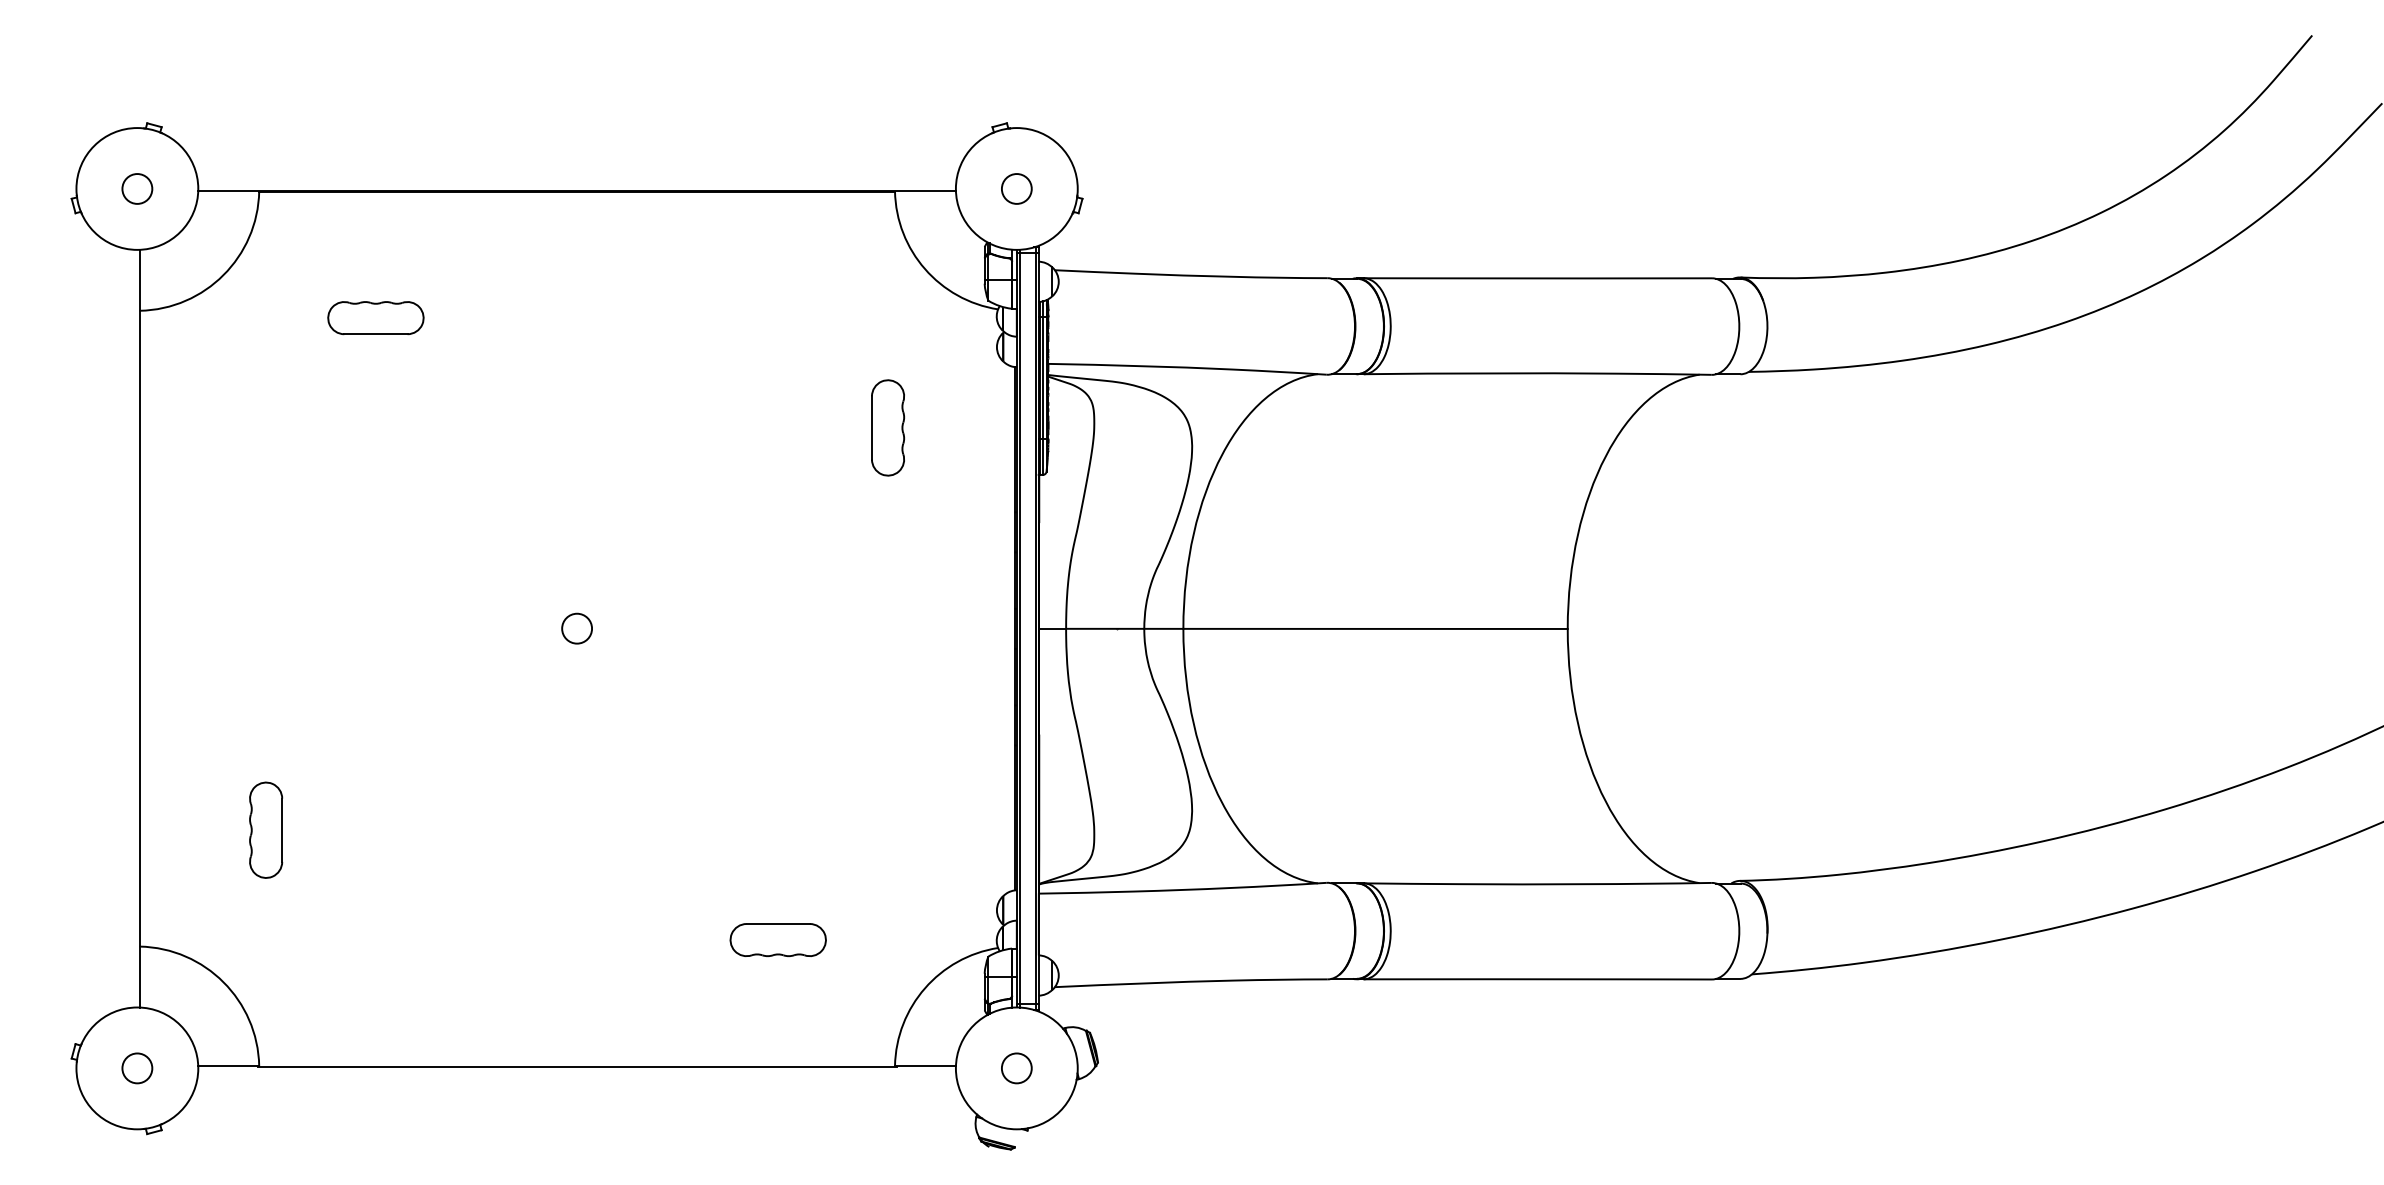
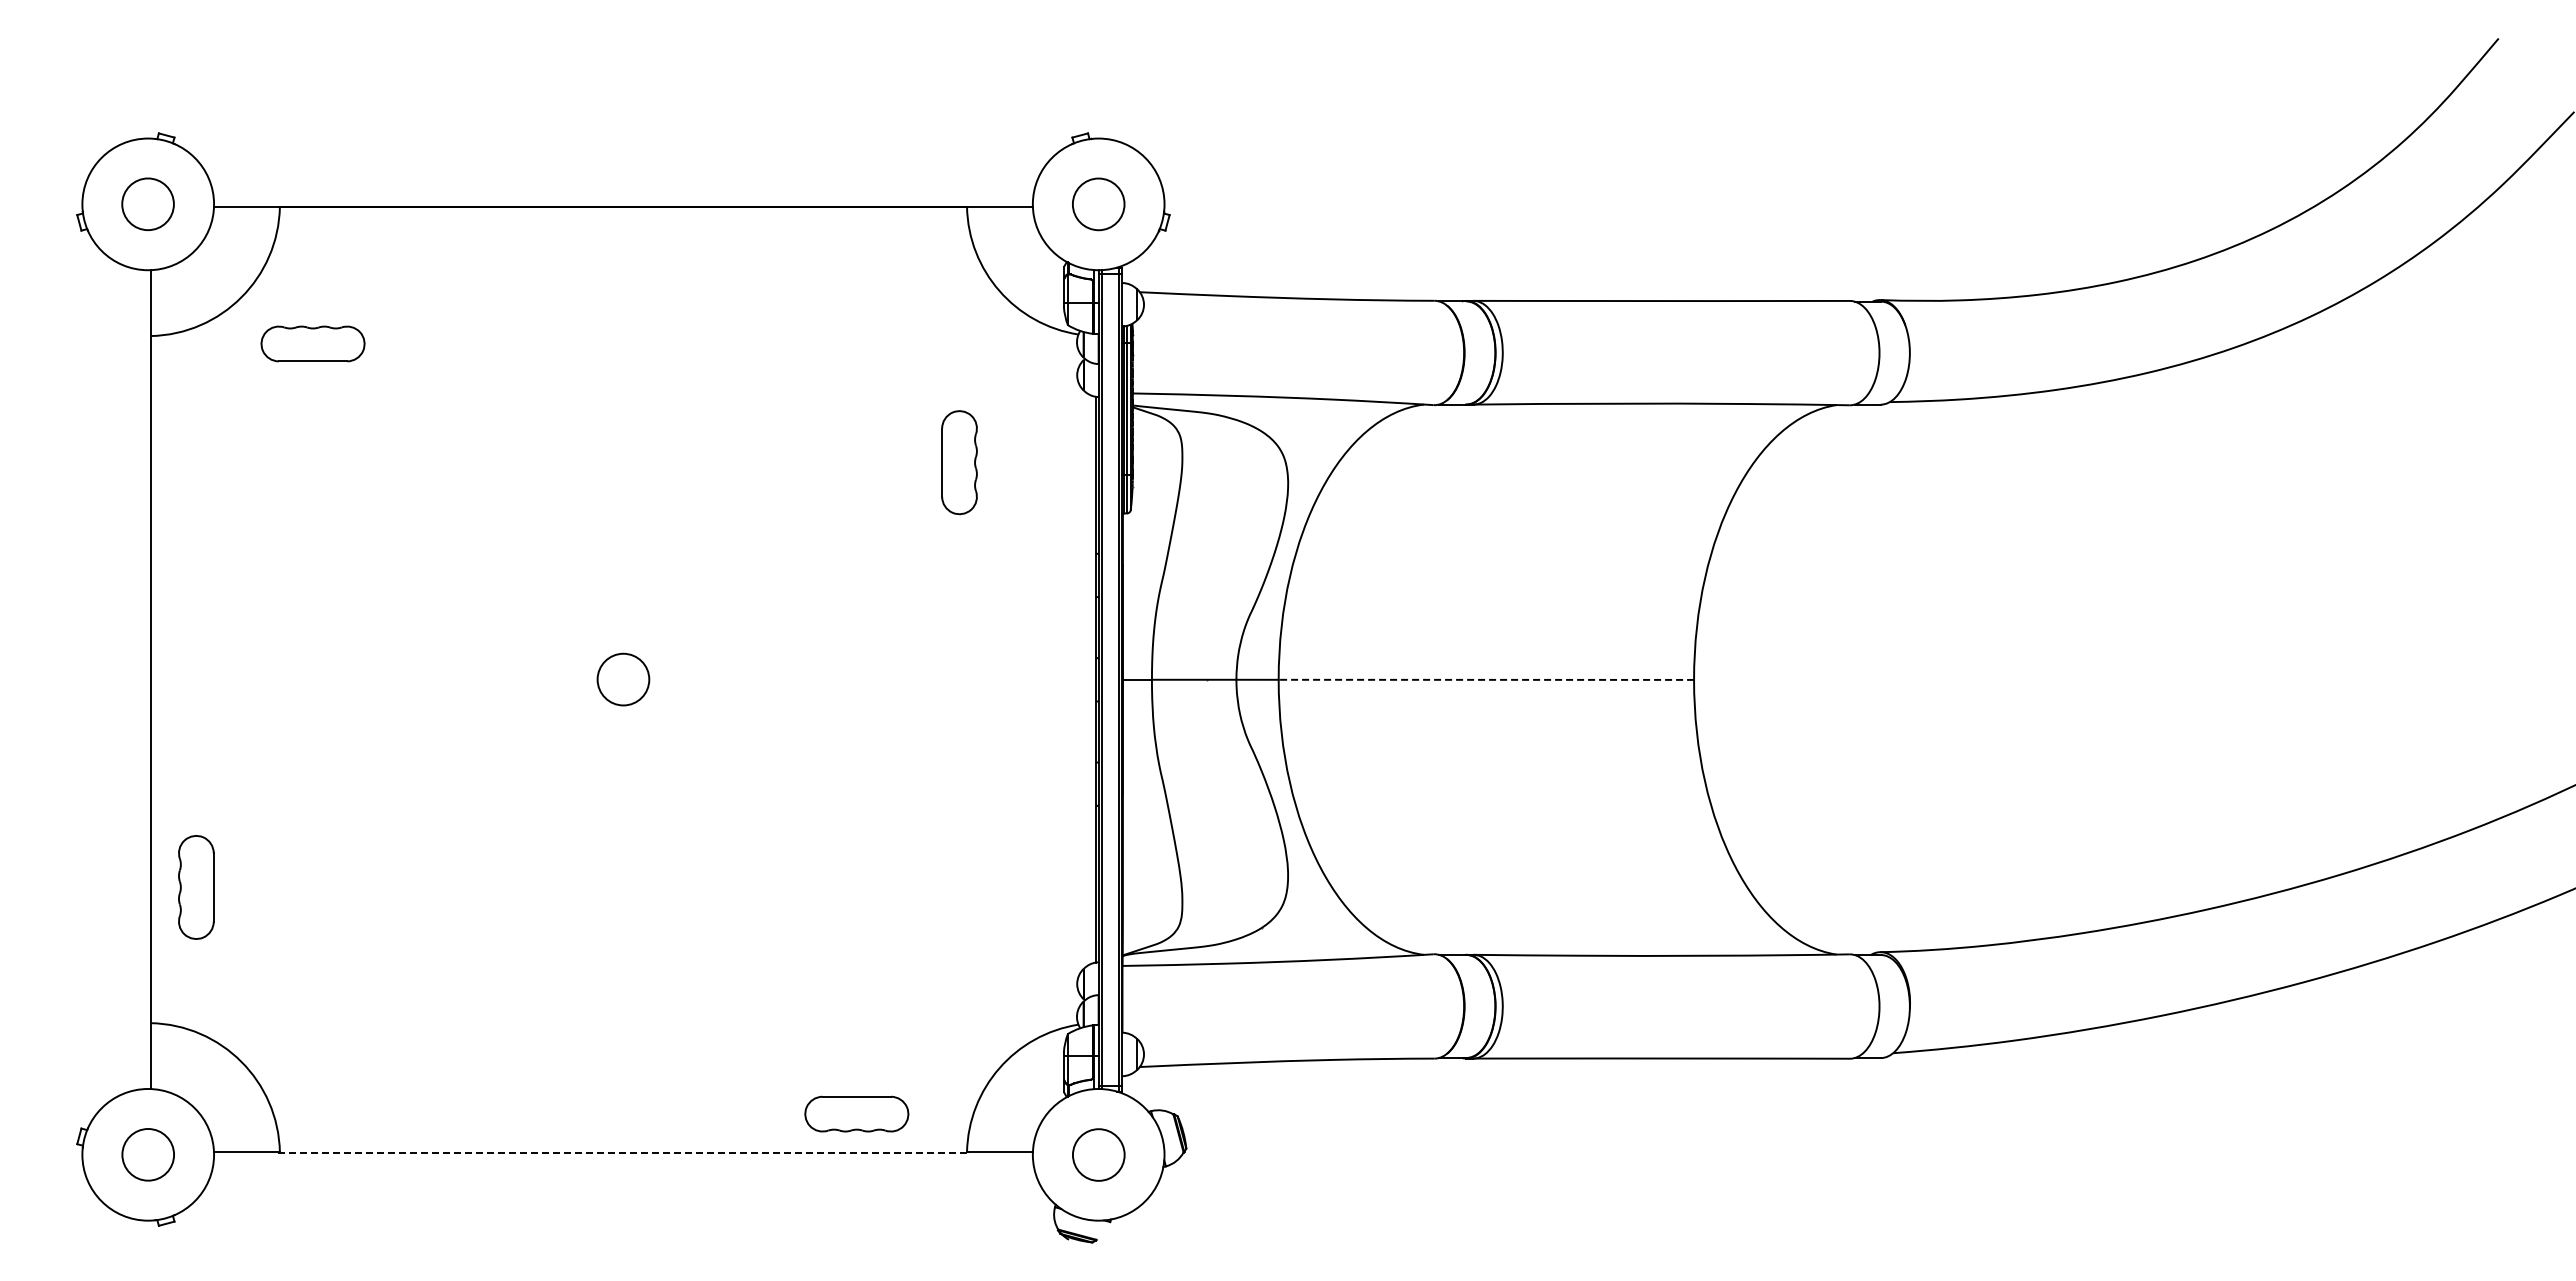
circle: (137, 189) -> (148, 204), size x1.6
circle: (1016, 189) -> (1098, 204), size x1.6
part: (375, 317) -> (312, 343), moved
circle: (577, 628) -> (623, 679), size x1.6
line: (1375, 628) -> (1486, 679), solid -> dashed
part: (266, 830) -> (196, 887), moved
part: (777, 939) -> (856, 1113), moved
line: (577, 1066) -> (623, 1152), solid -> dashed
circle: (137, 1068) -> (148, 1154), size x1.6
circle: (1016, 1068) -> (1098, 1154), size x1.6

